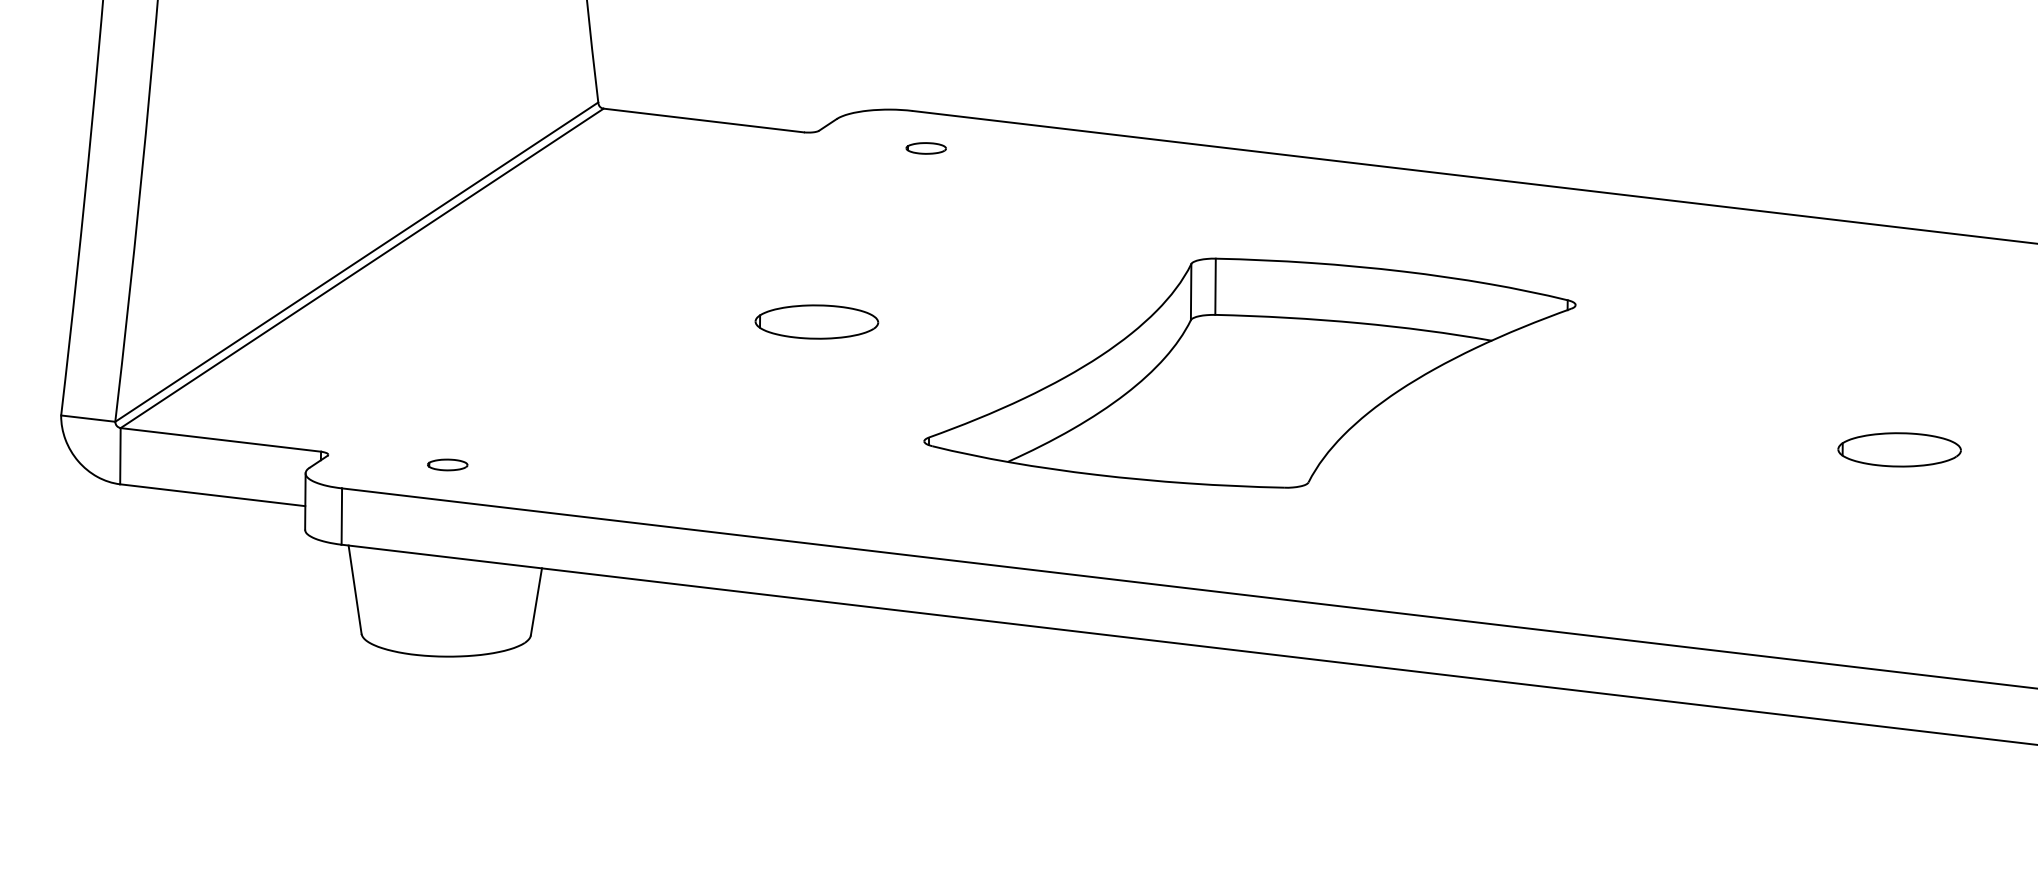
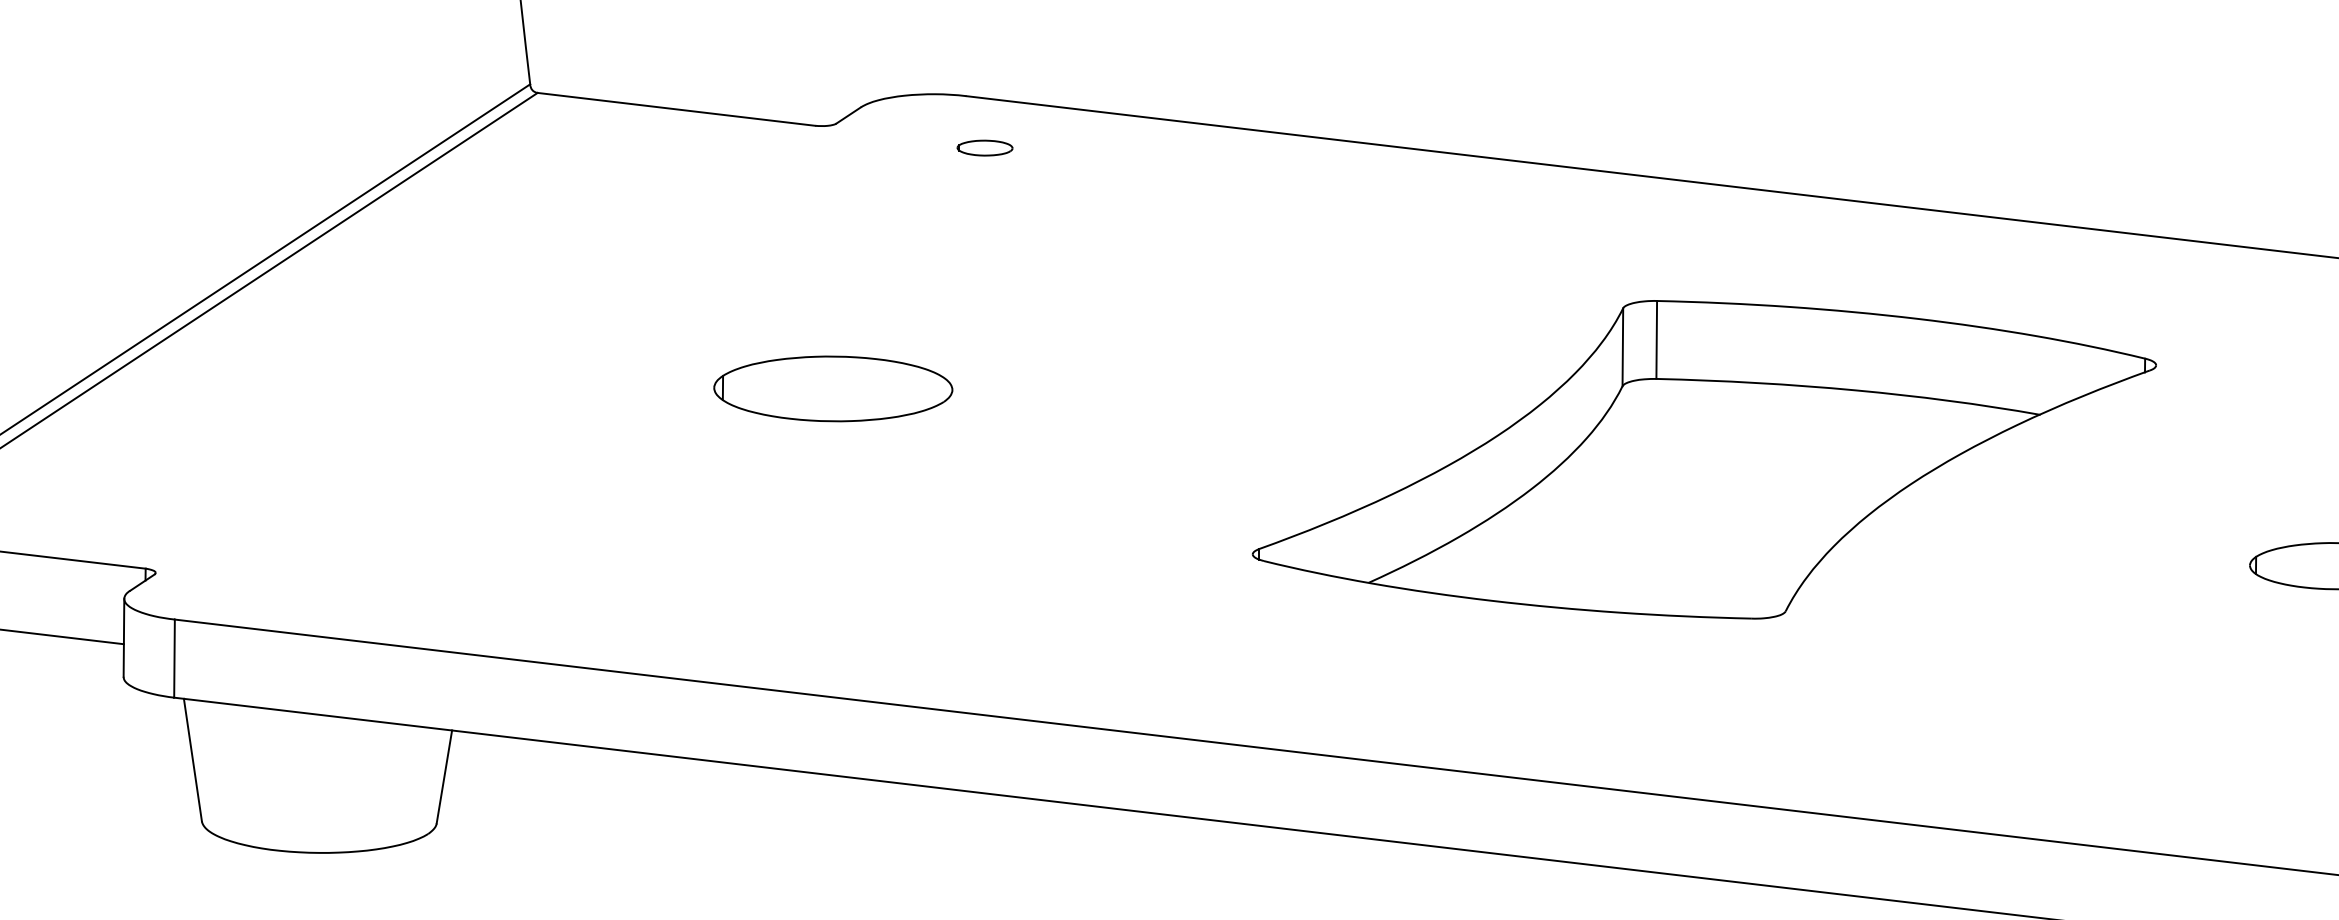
part: (816, 321) -> (832, 388), size x1.4
part: (1249, 372) -> (1703, 458), moved
part: (447, 464) -> (321, 586), removed

